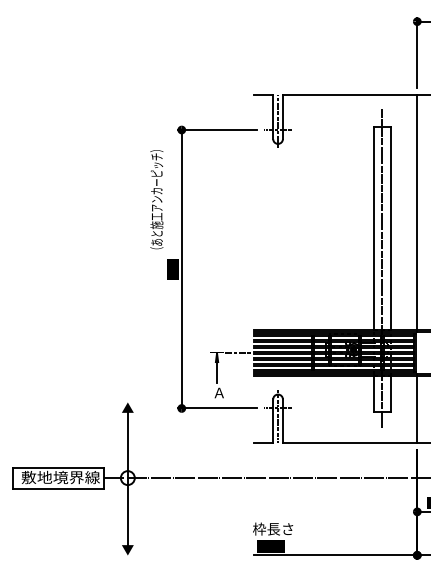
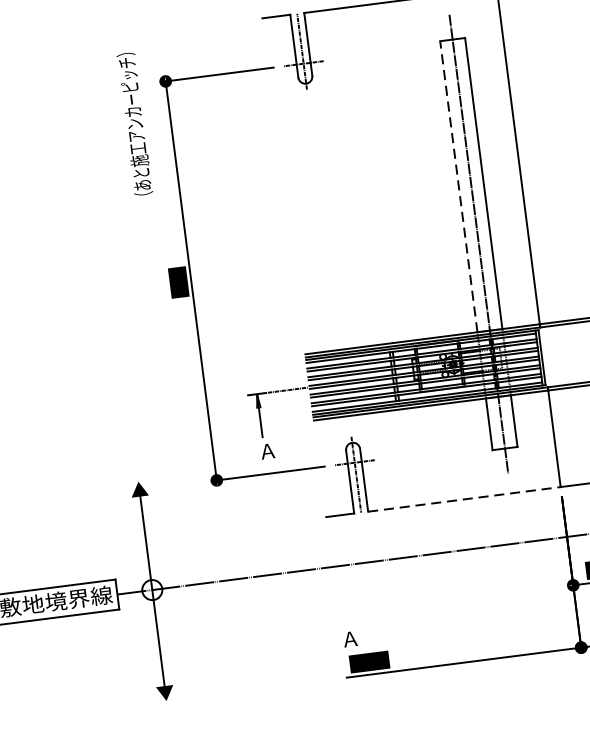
text: (156, 199) -> (134, 124), moved
line: (373, 228) -> (458, 187), solid -> dashed
line: (350, 443) -> (464, 499), solid -> dashed
text: (273, 528) -> (370, 635), 枠長さ -> Ａ

